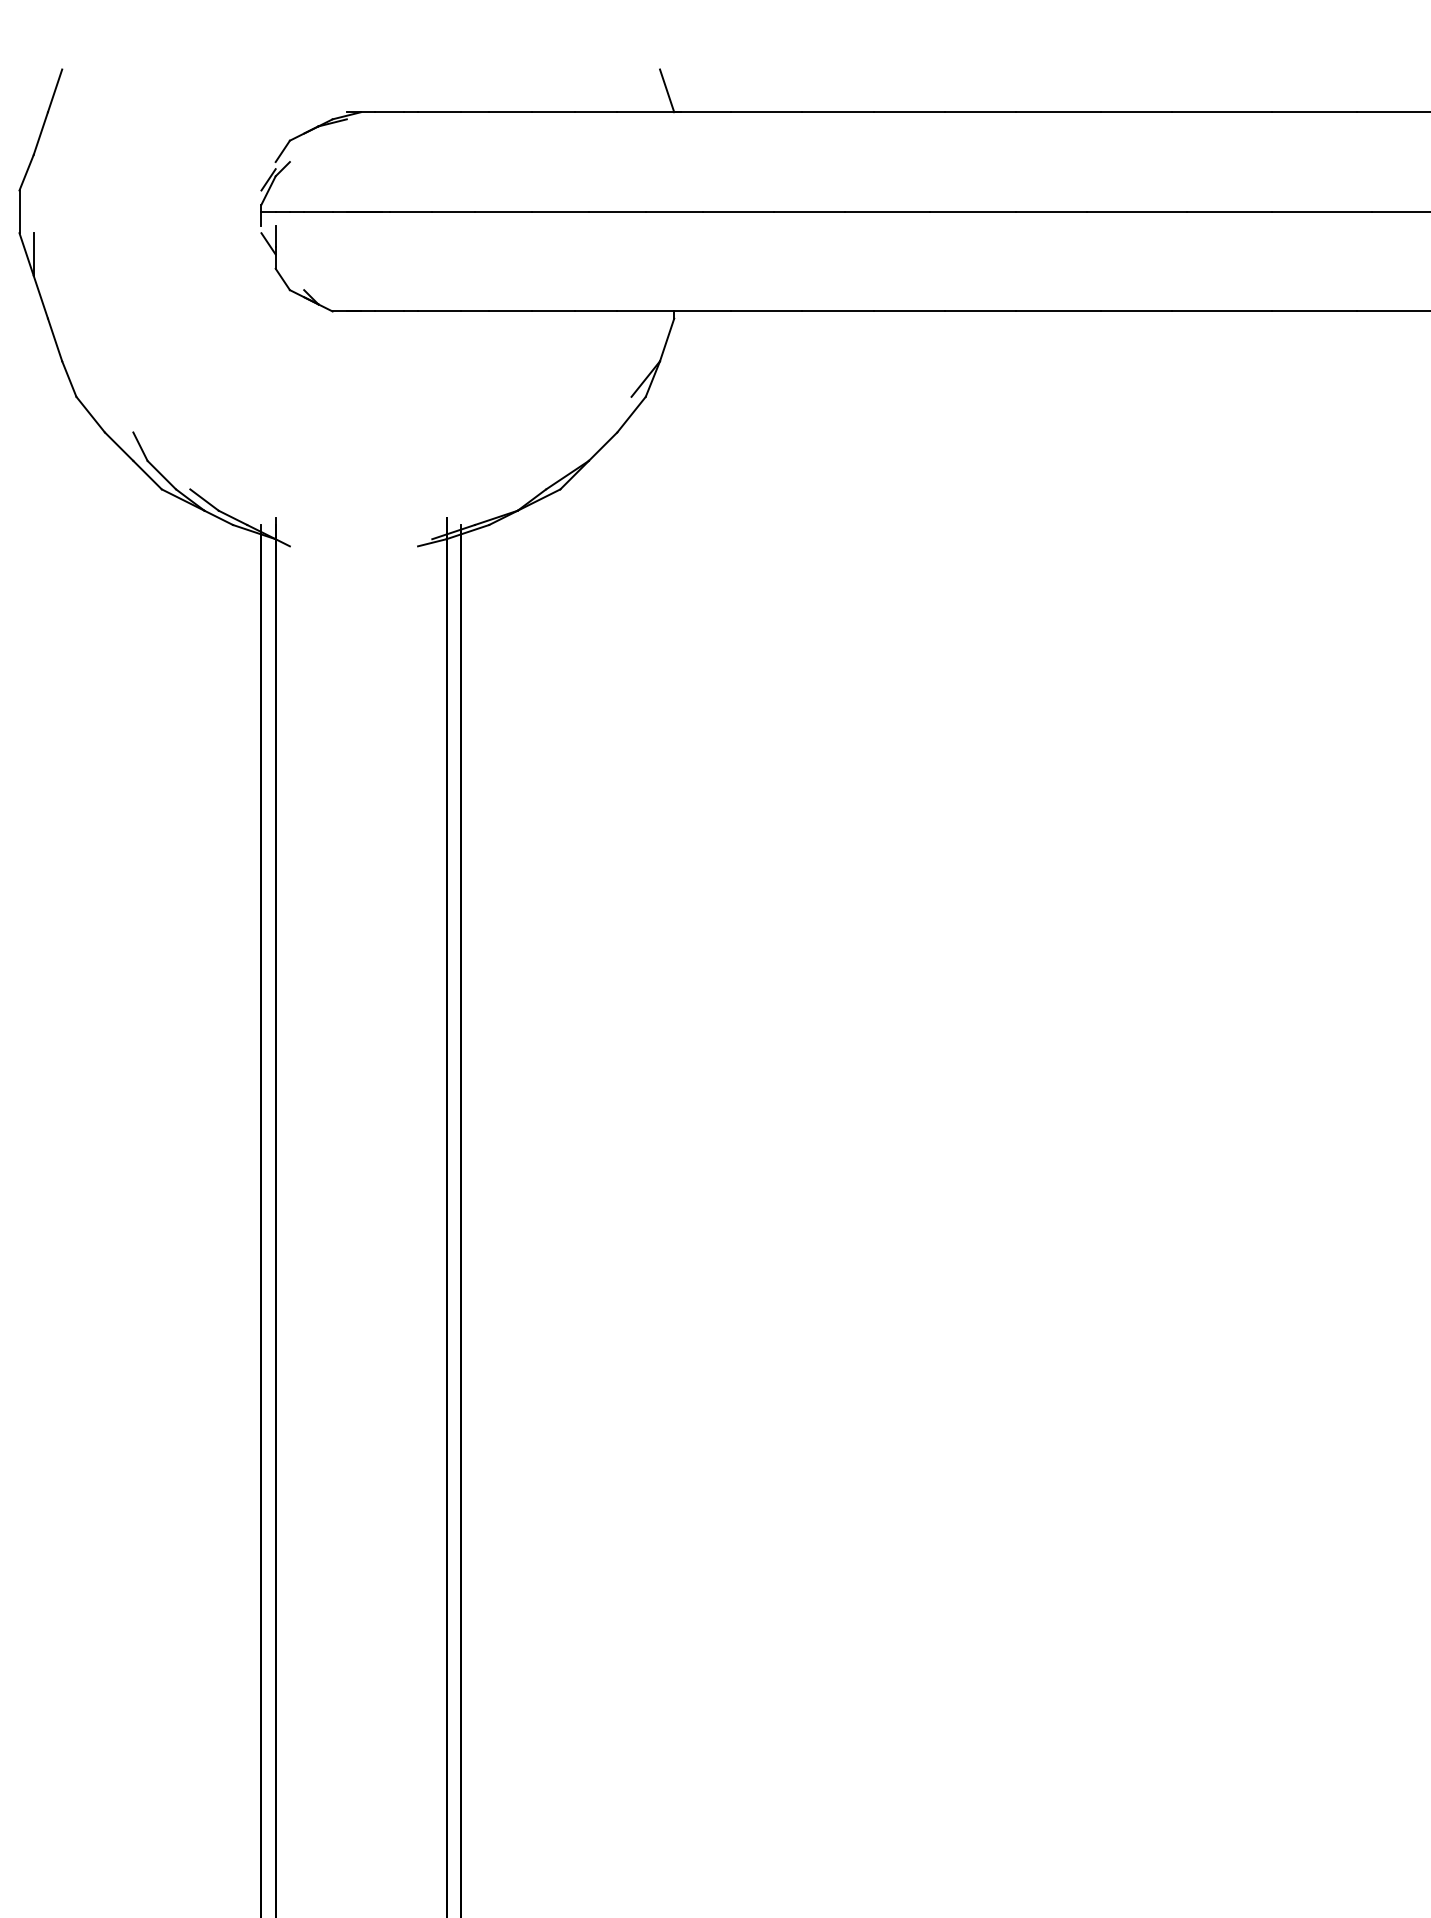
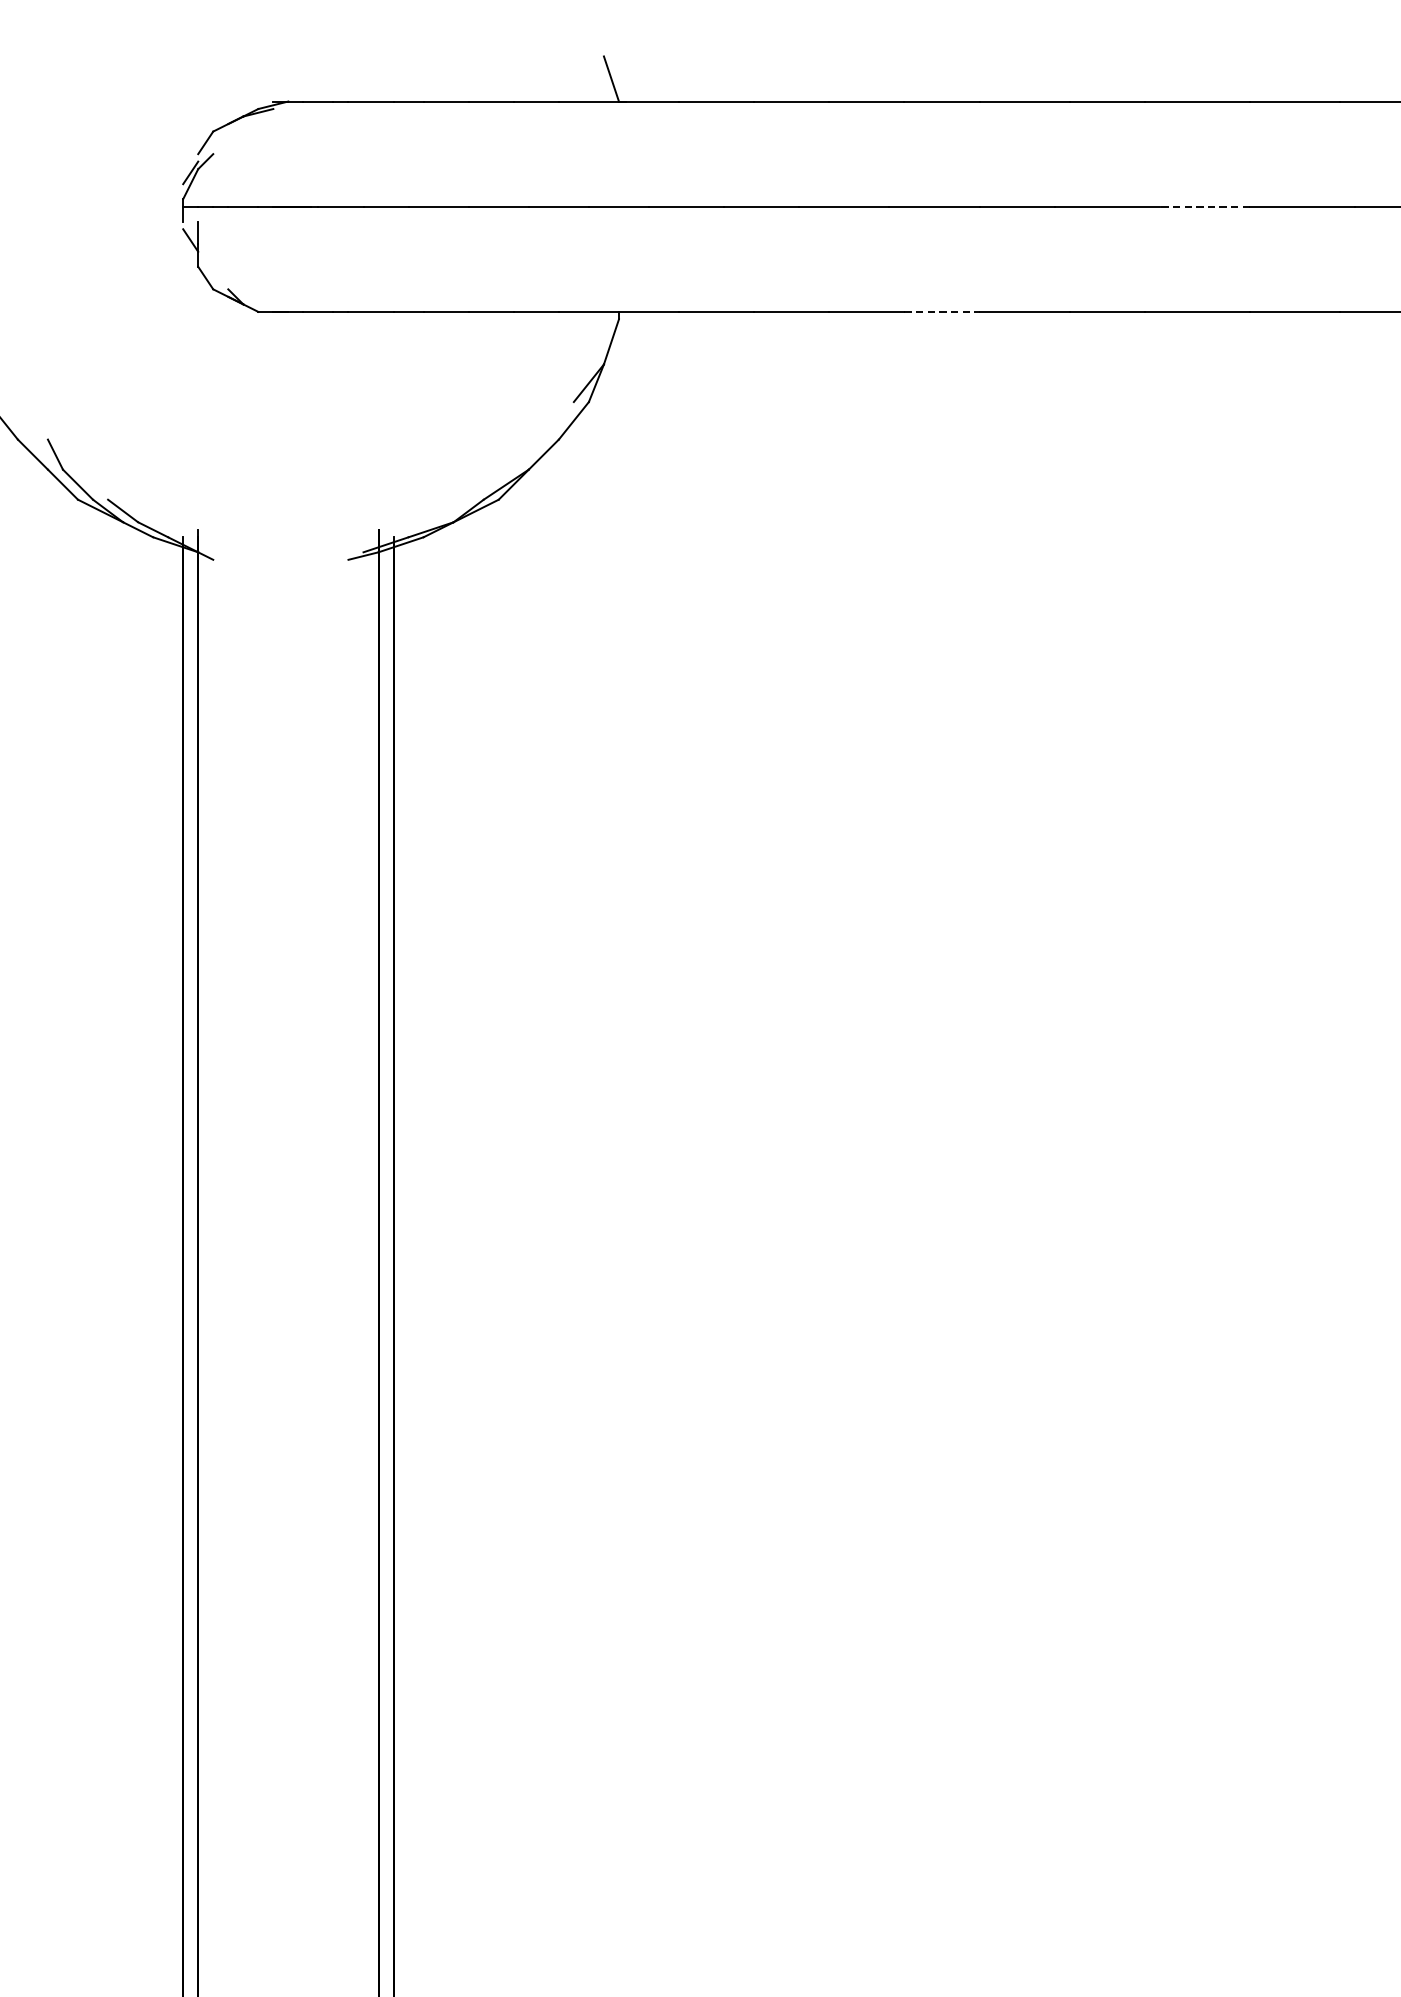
line: (1229, 211) -> (1205, 206), solid -> dashed
line: (980, 311) -> (942, 311), solid -> dashed

